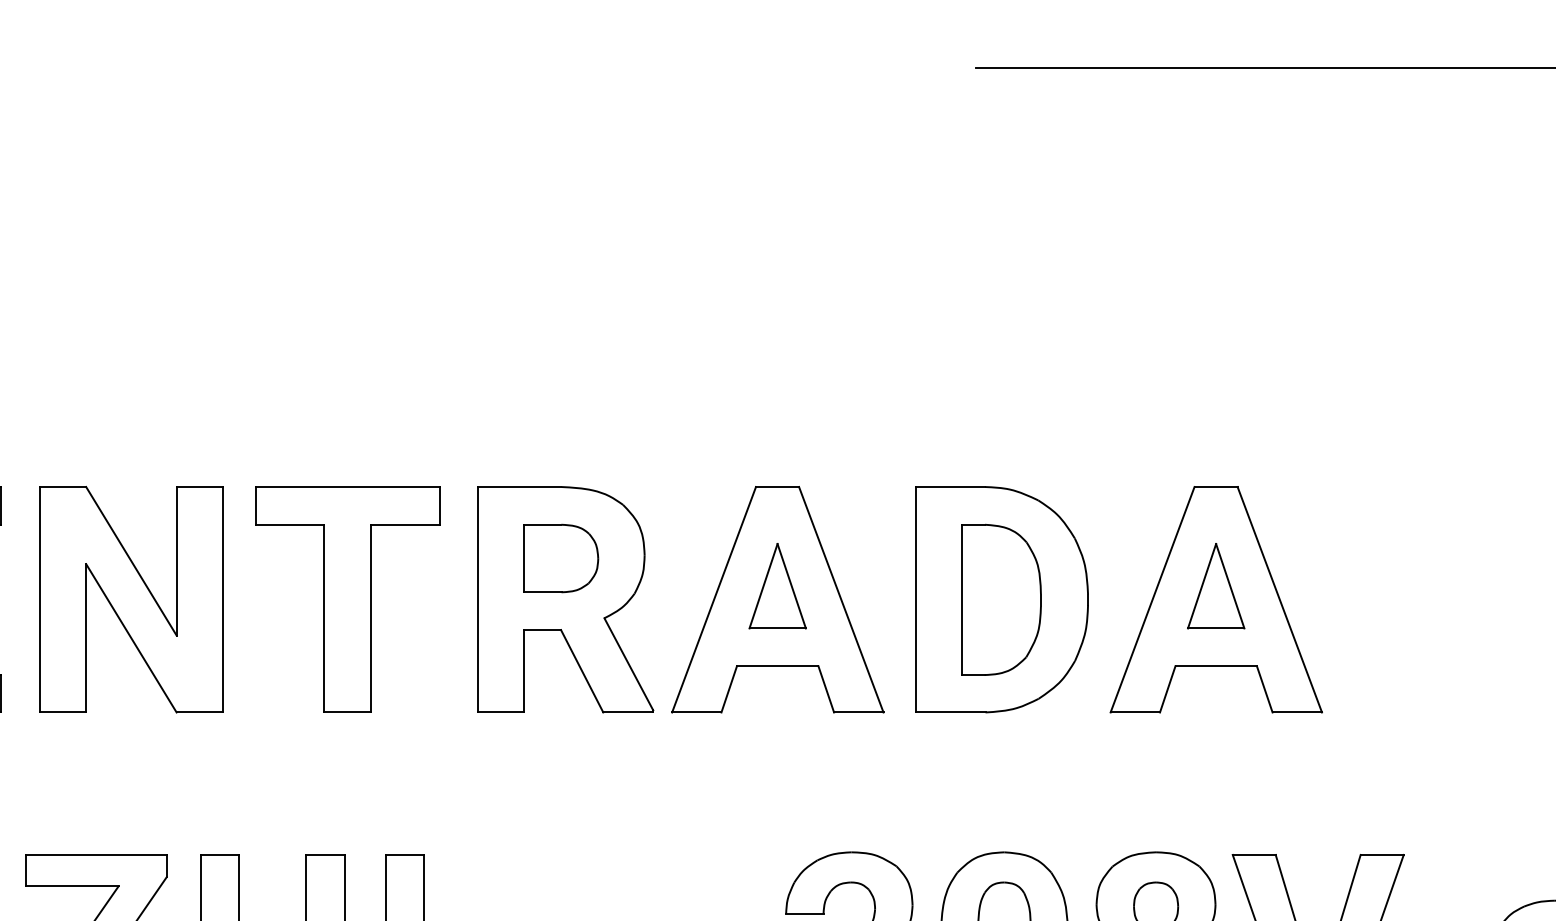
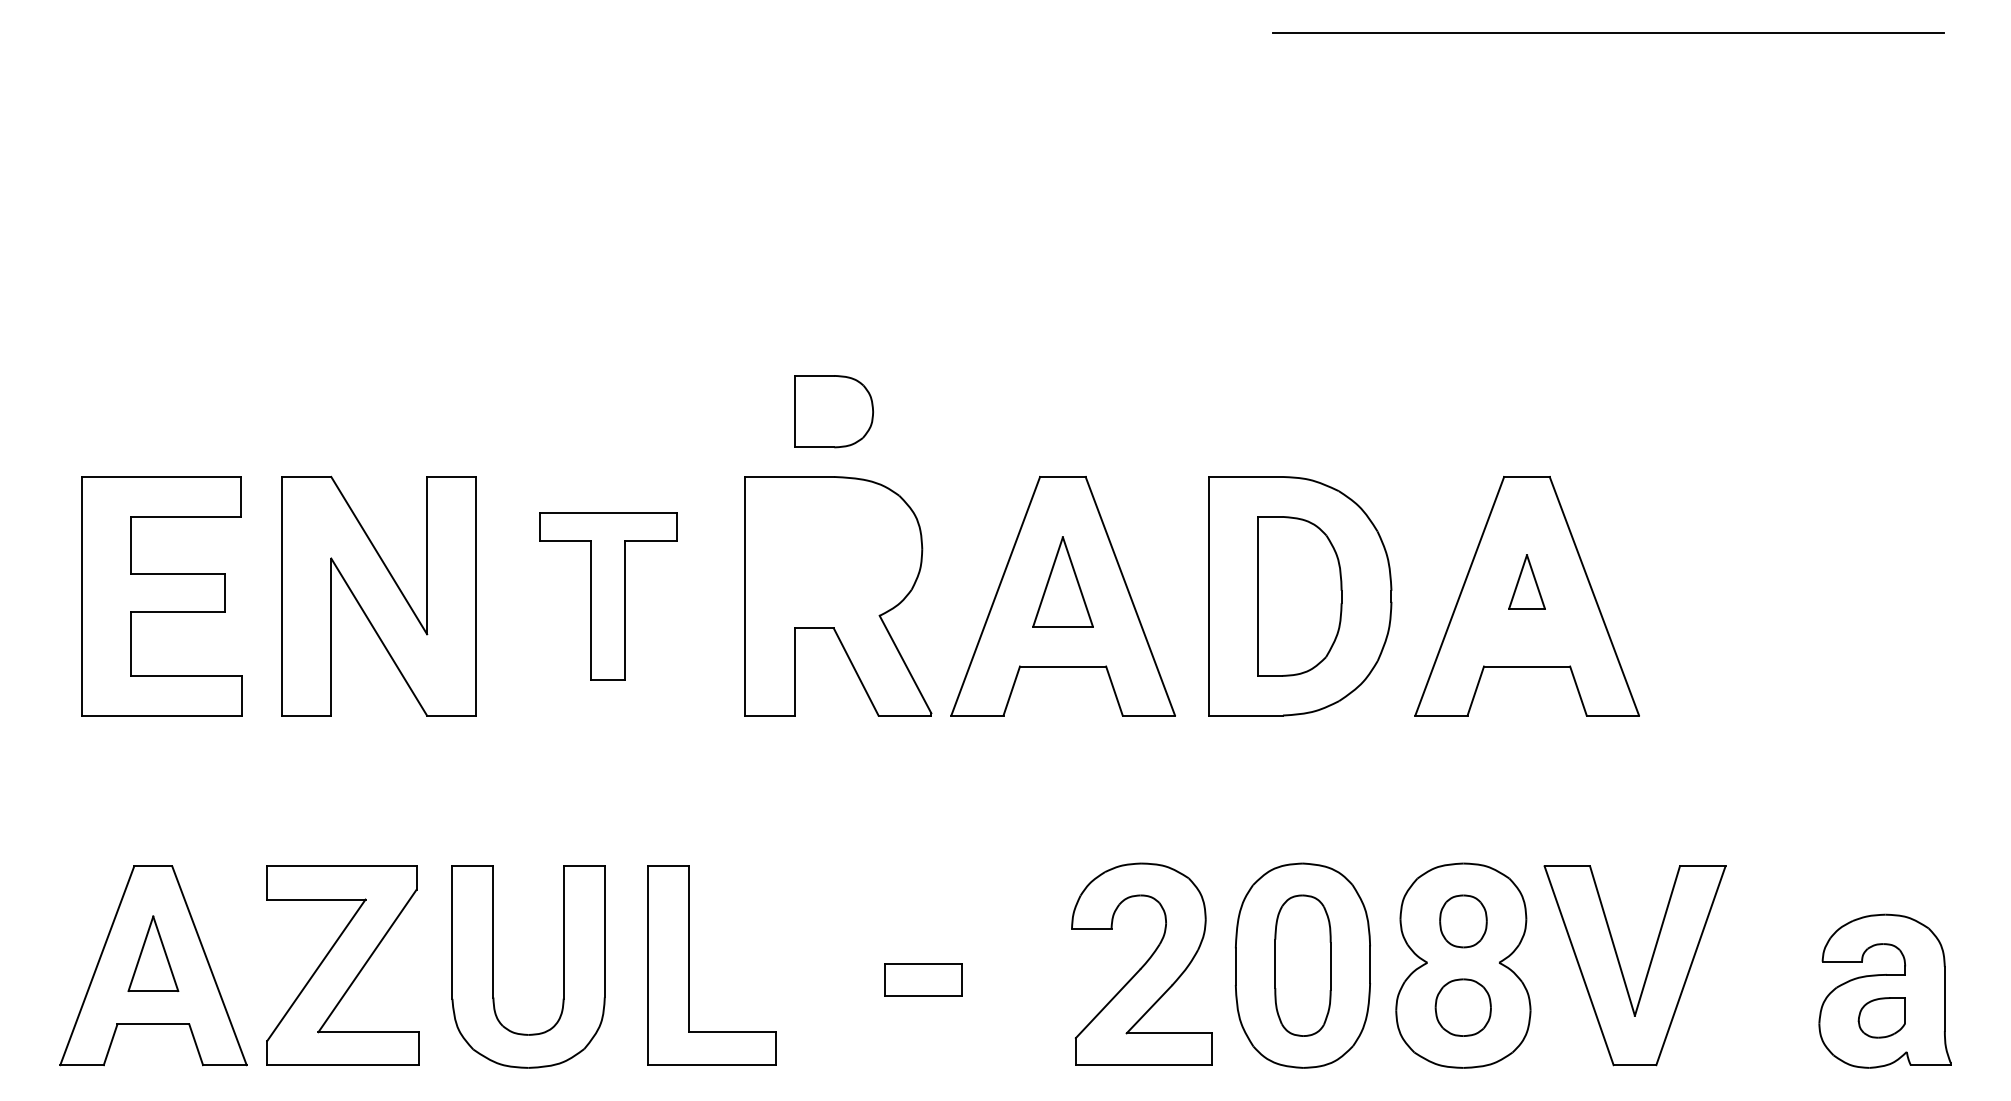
part: (560, 558) -> (833, 411), moved
part: (1215, 585) -> (1526, 581), size x0.6
part: (348, 599) -> (608, 596), size x0.7

